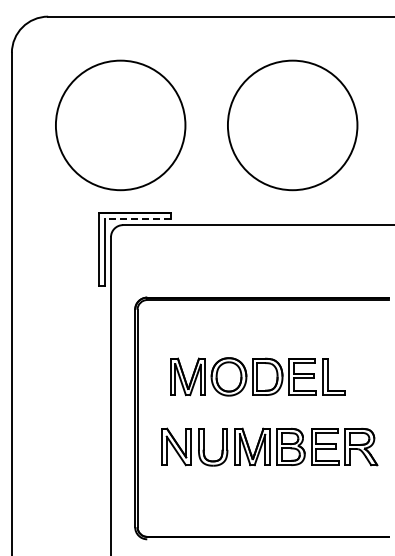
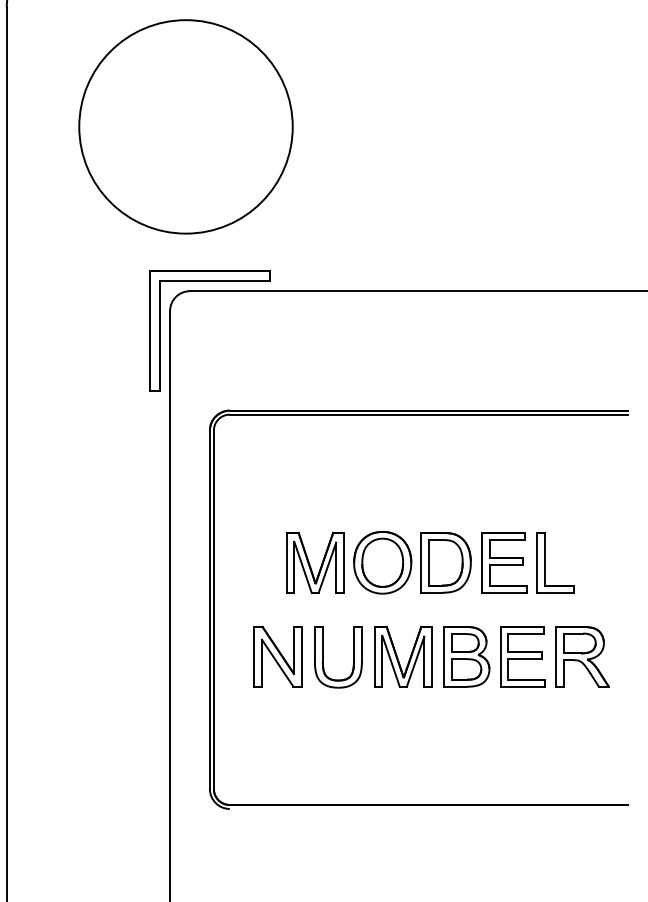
part: (292, 125) -> (469, 127), removed
line: (137, 219) -> (213, 281), dashed -> solid
part: (257, 376) -> (429, 562), moved

